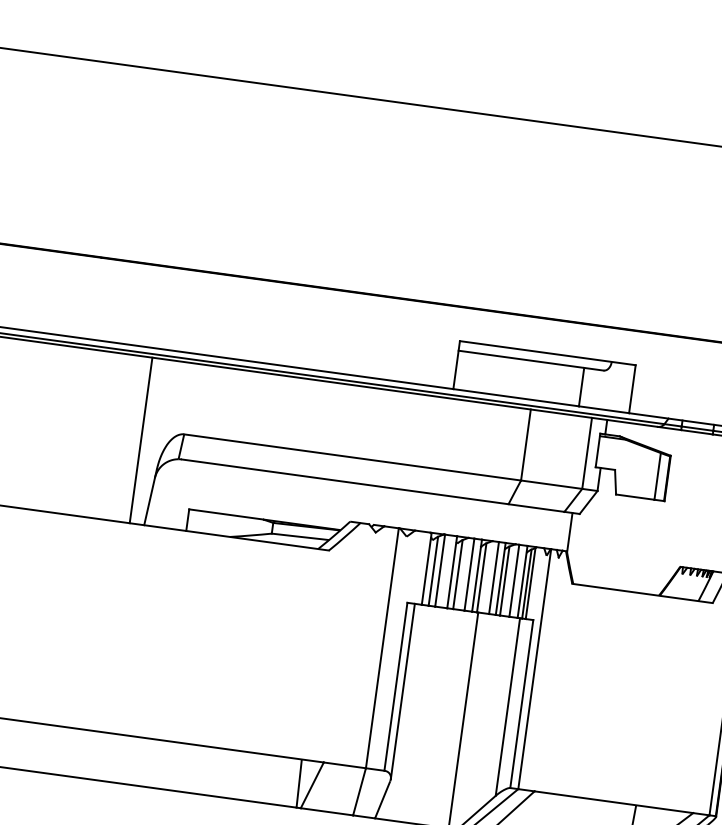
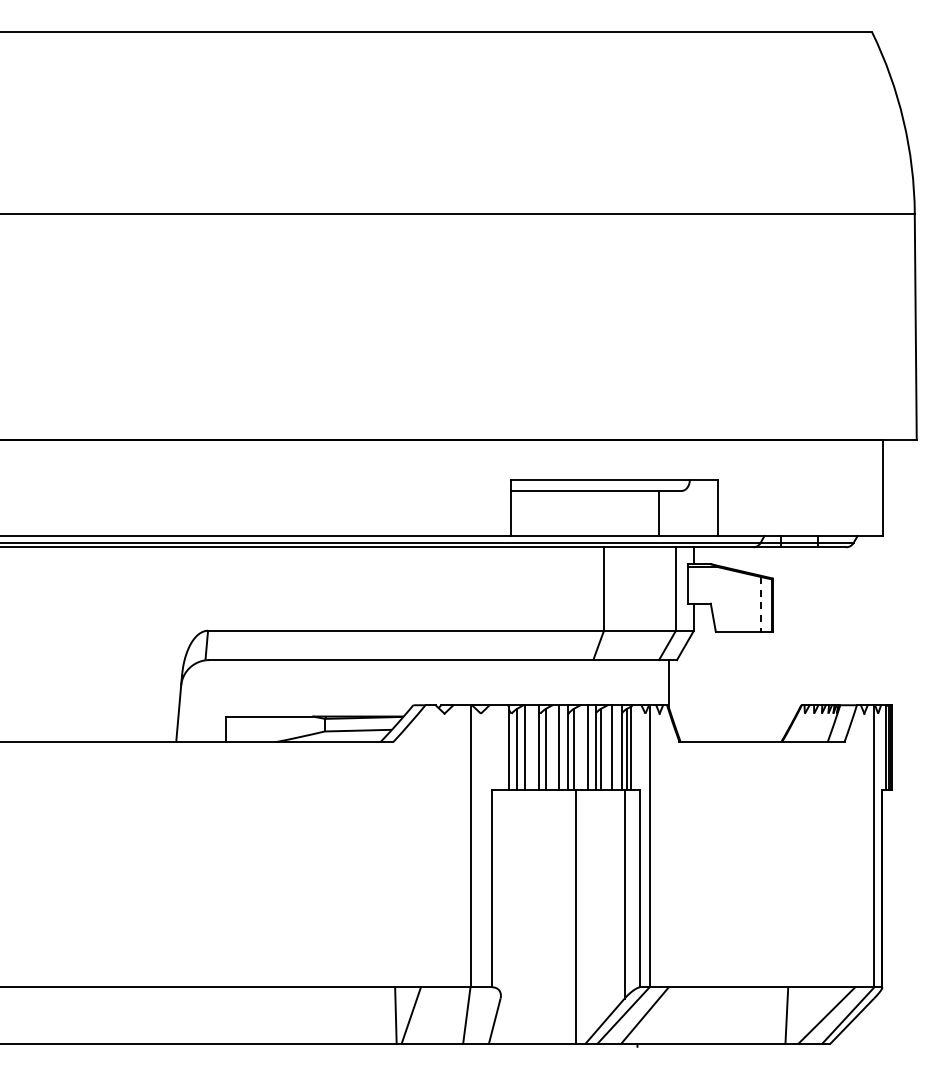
line: (141, 440) -> (159, 644), removed
line: (657, 476) -> (760, 604), solid -> dashed
line: (402, 691) -> (500, 892), removed

